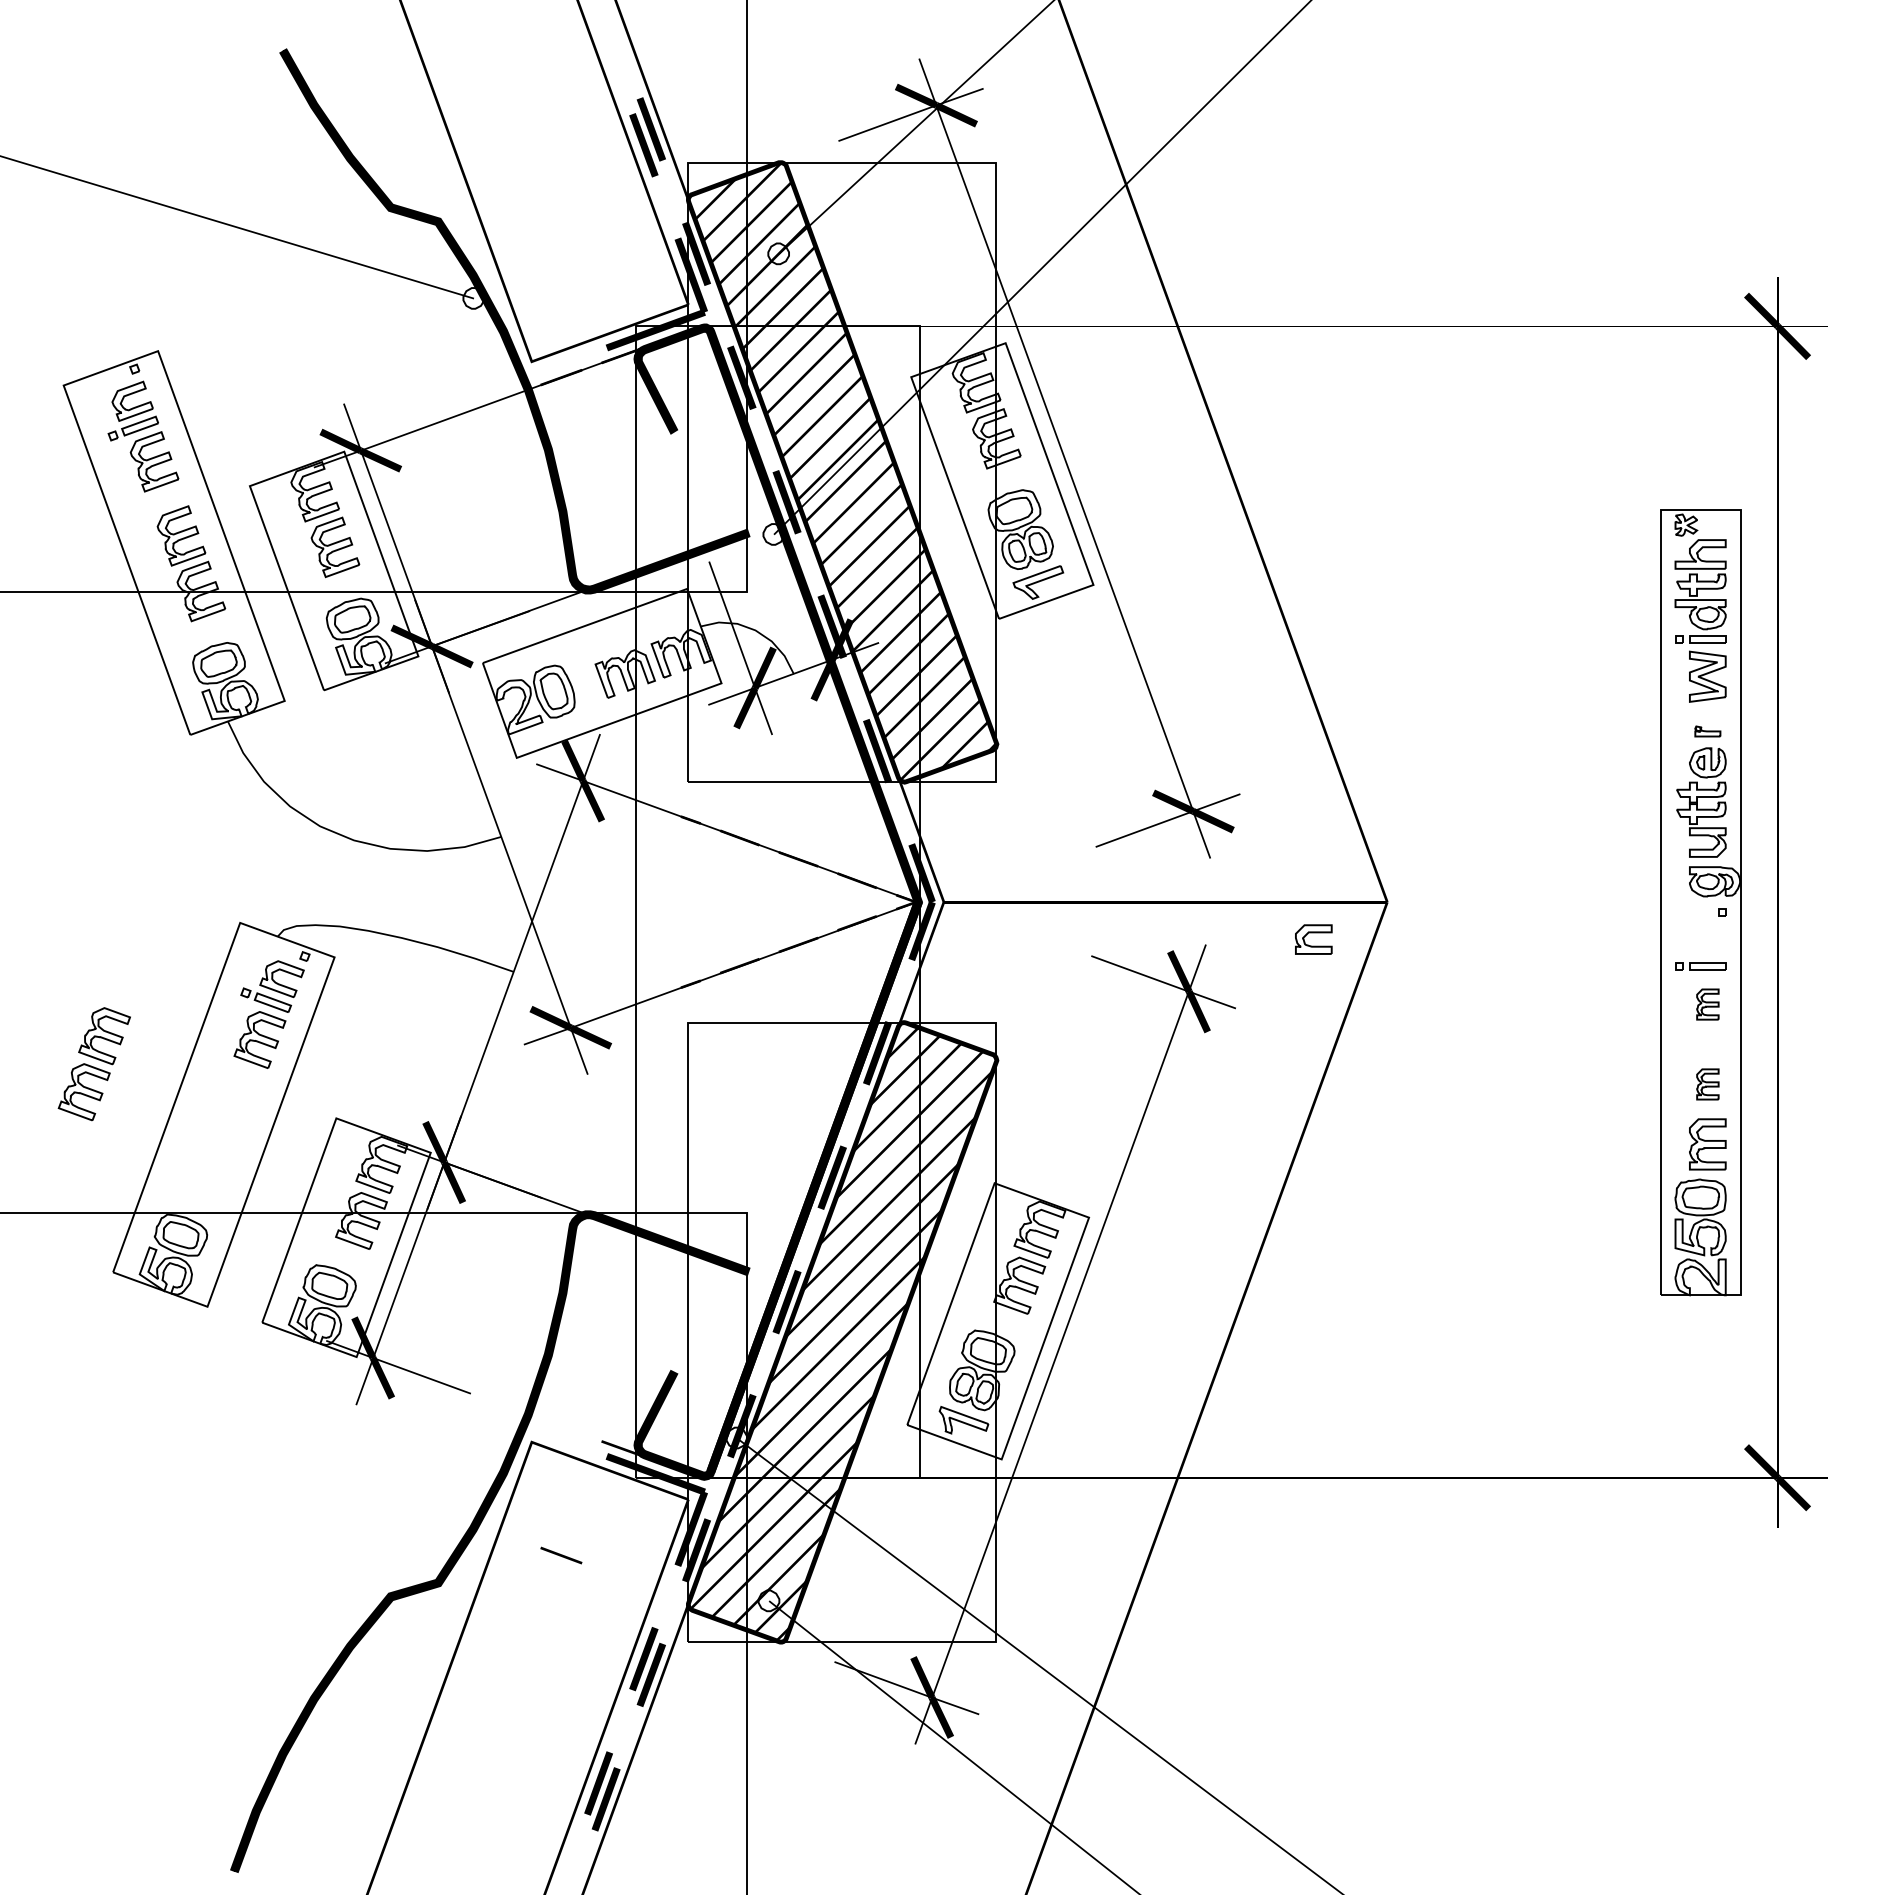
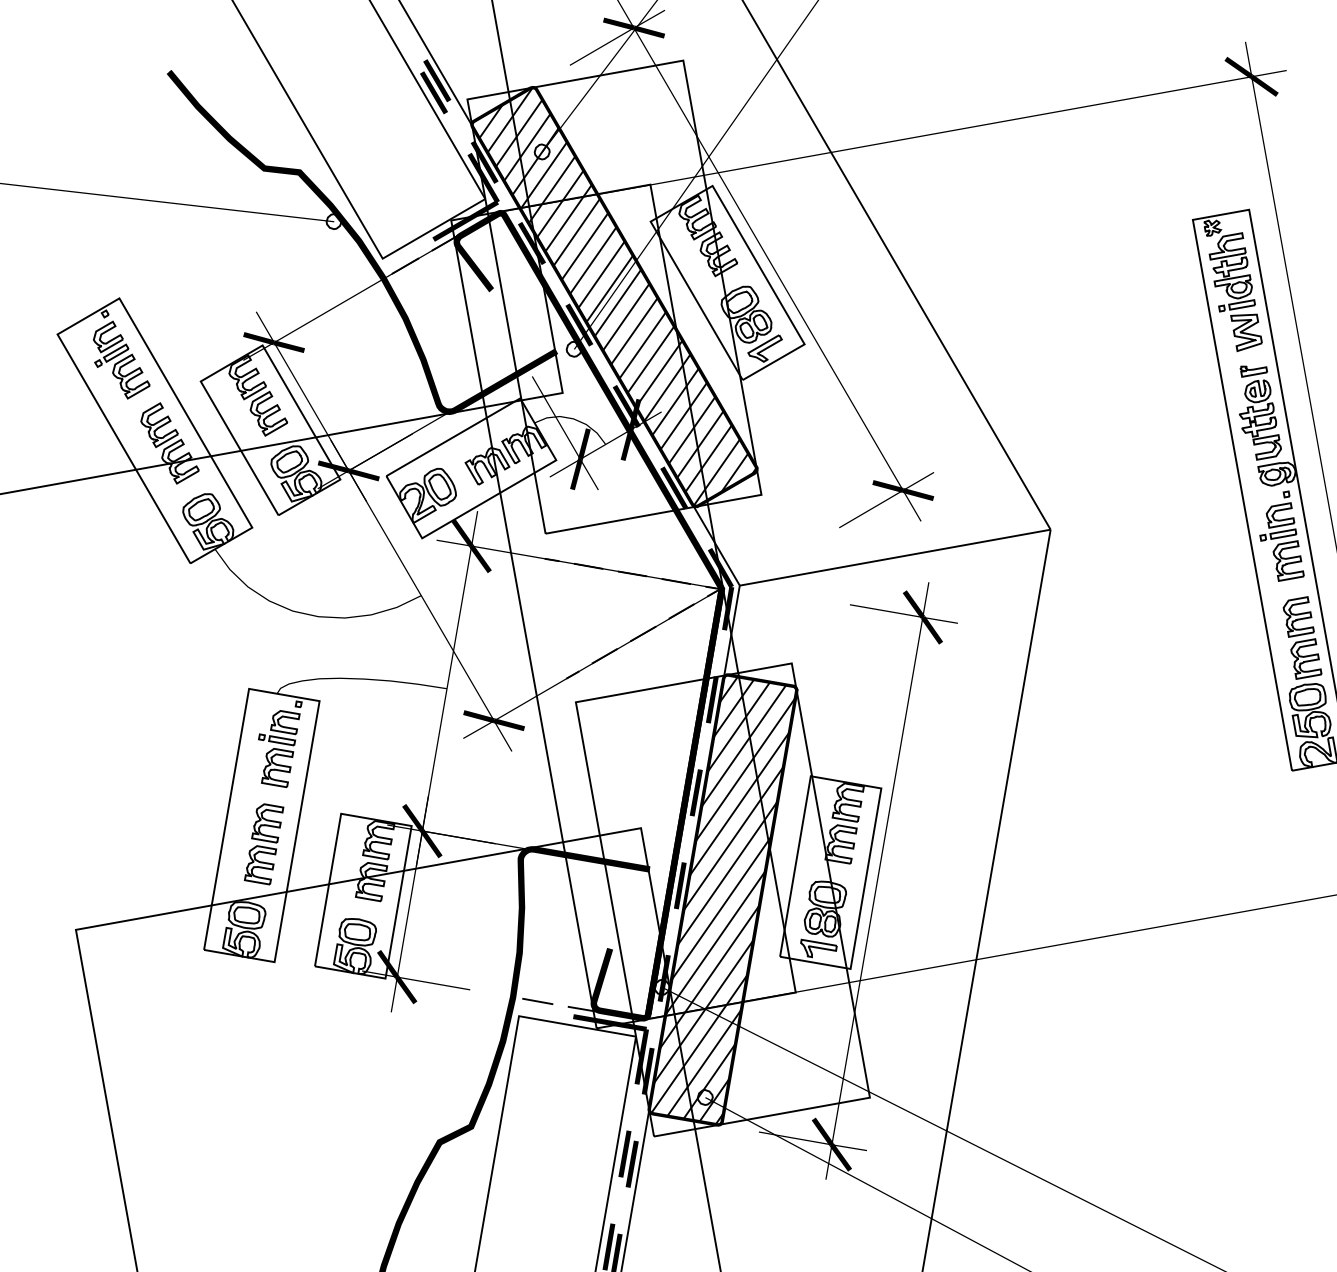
part: (1707, 731) -> (1253, 369), size x1.43
part: (1313, 939) -> (1279, 515), moved
part: (1707, 1004) -> (1288, 561), size x1.67
part: (93, 1064) -> (263, 845), moved
part: (1707, 1084) -> (1298, 617), size x1.67
line: (561, 1555) -> (537, 1001), moved

